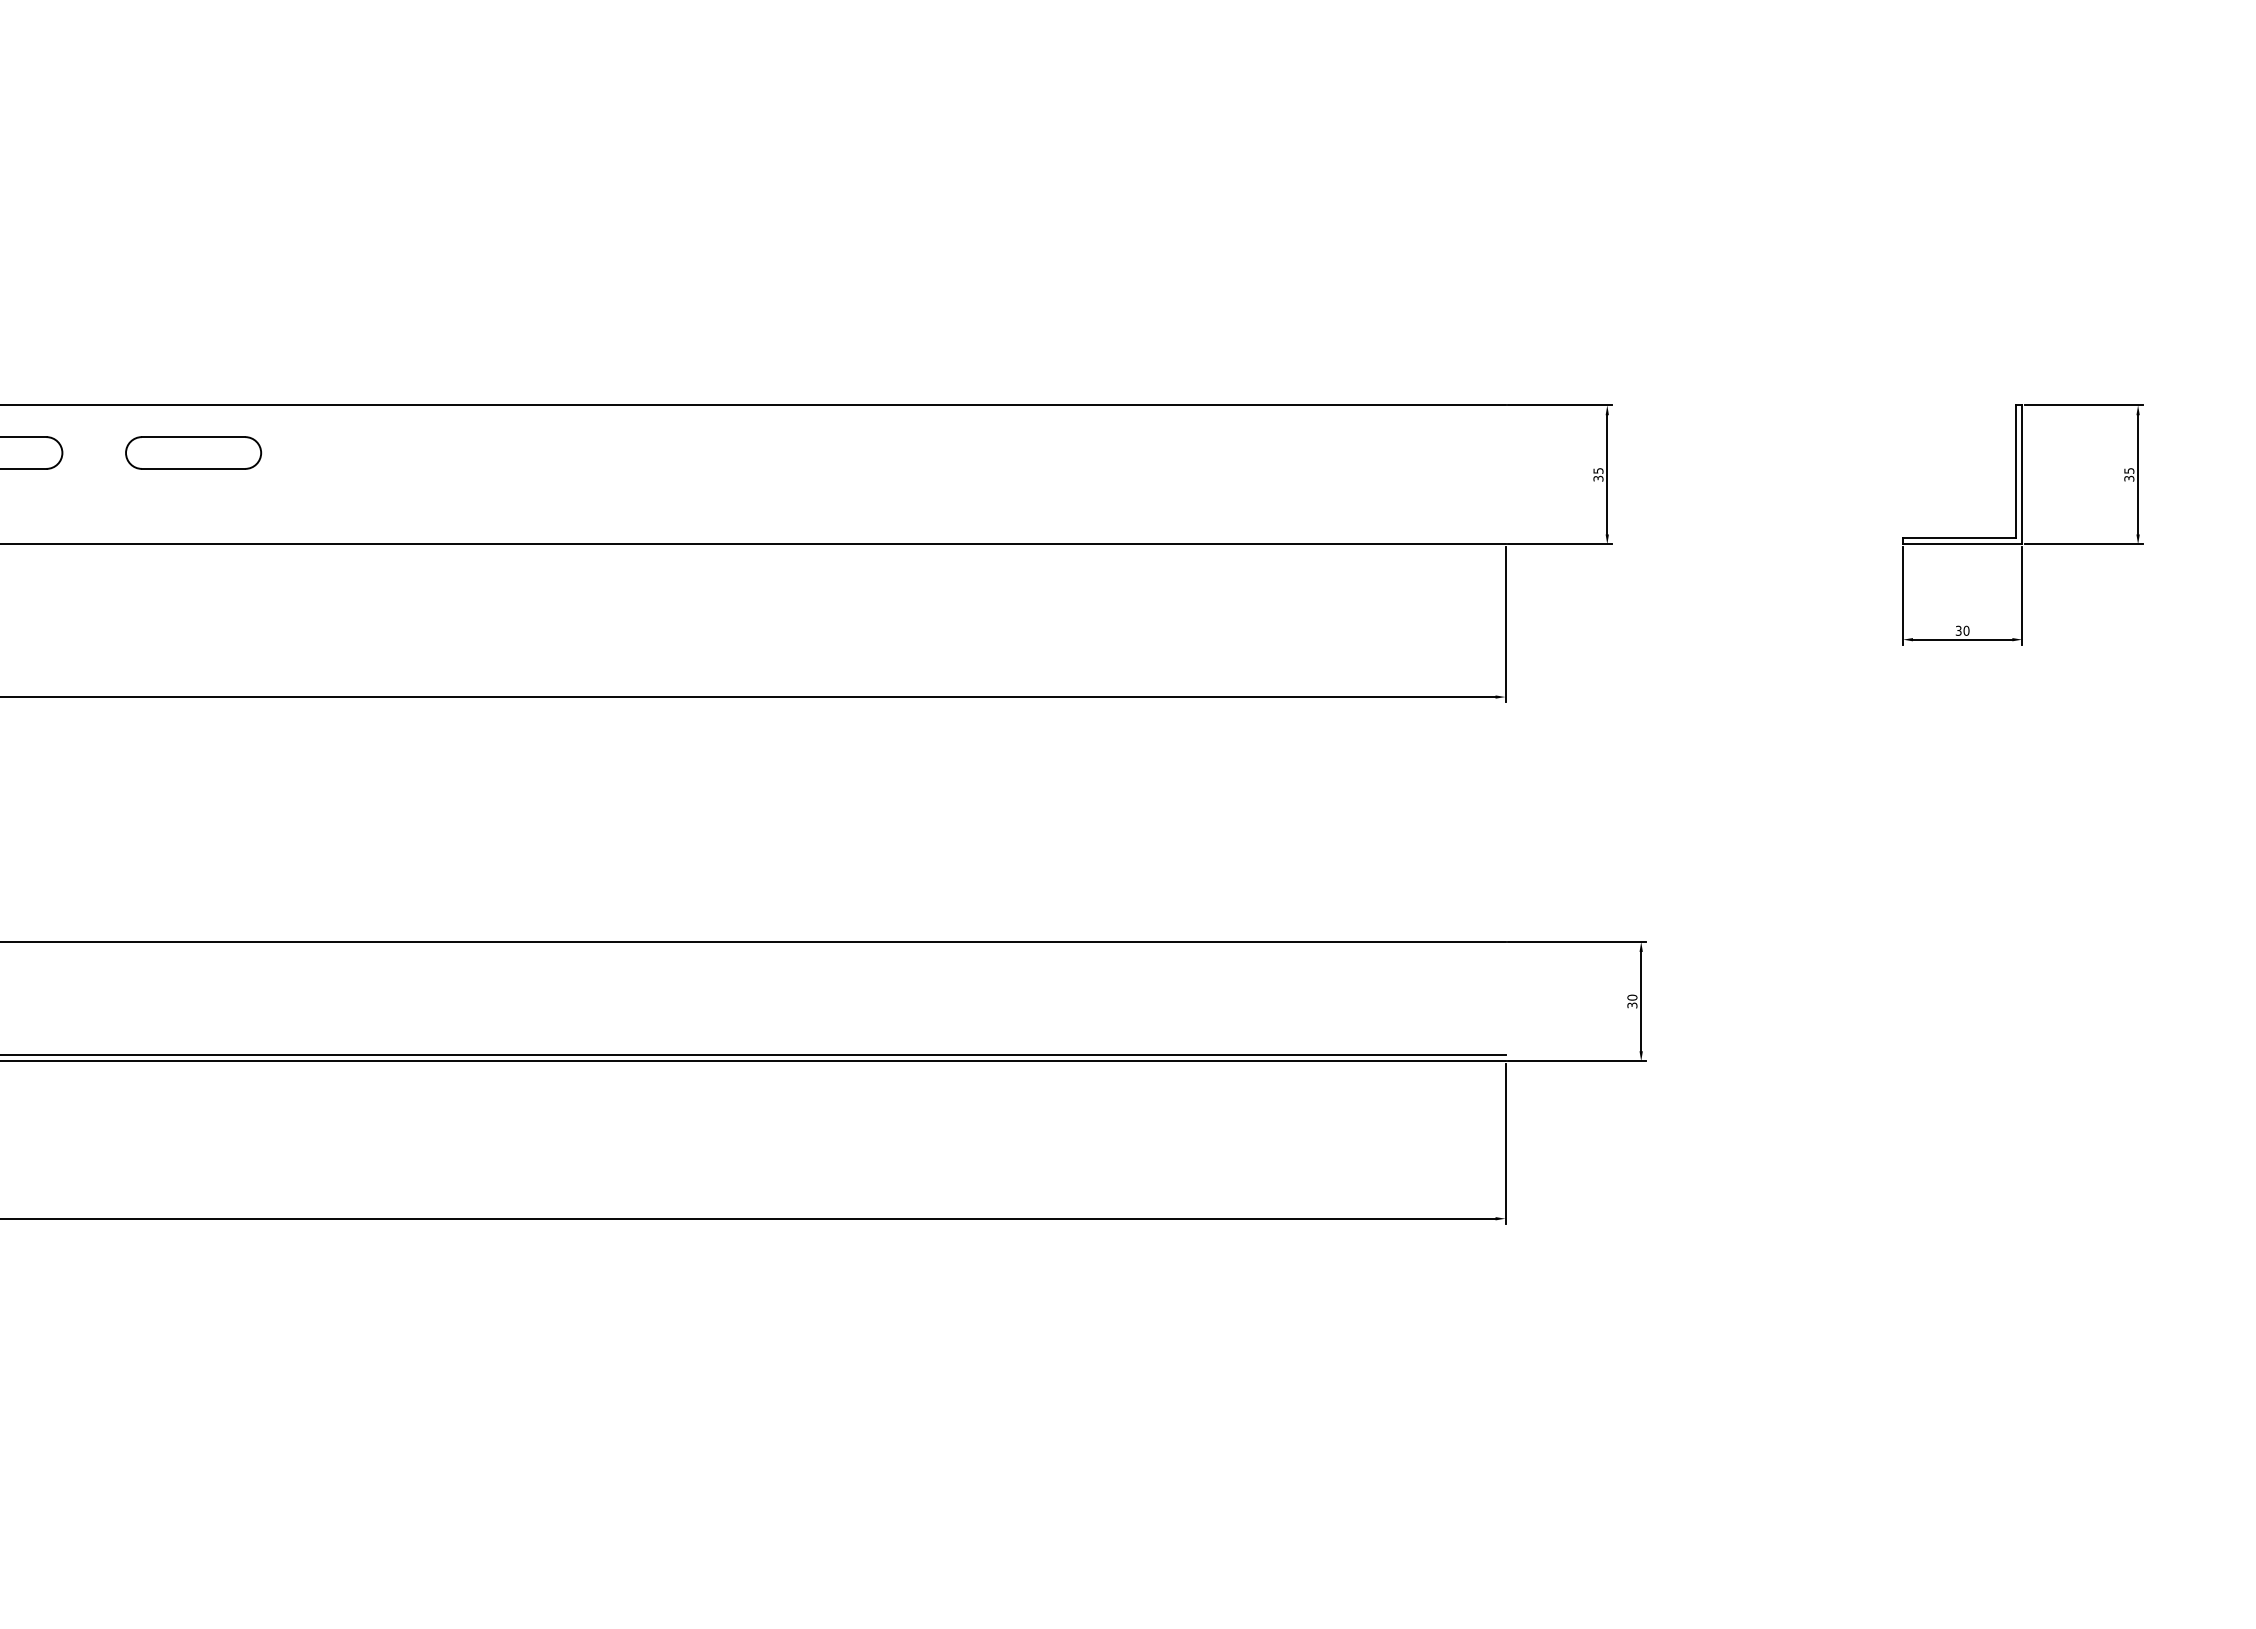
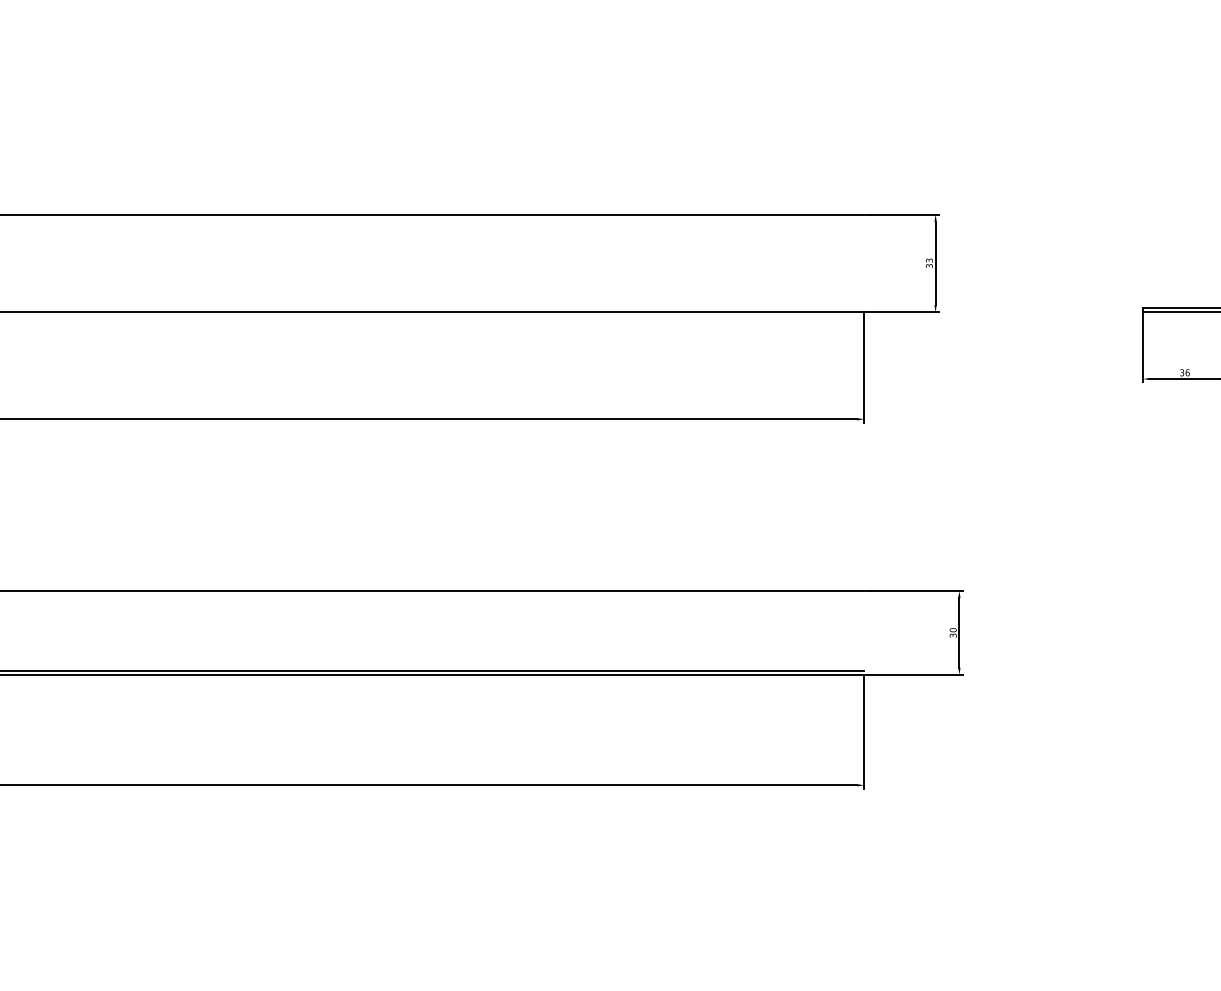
text: (1597, 470) -> (928, 260), 35 -> 33
text: (1966, 630) -> (1187, 372), 30 -> 36

